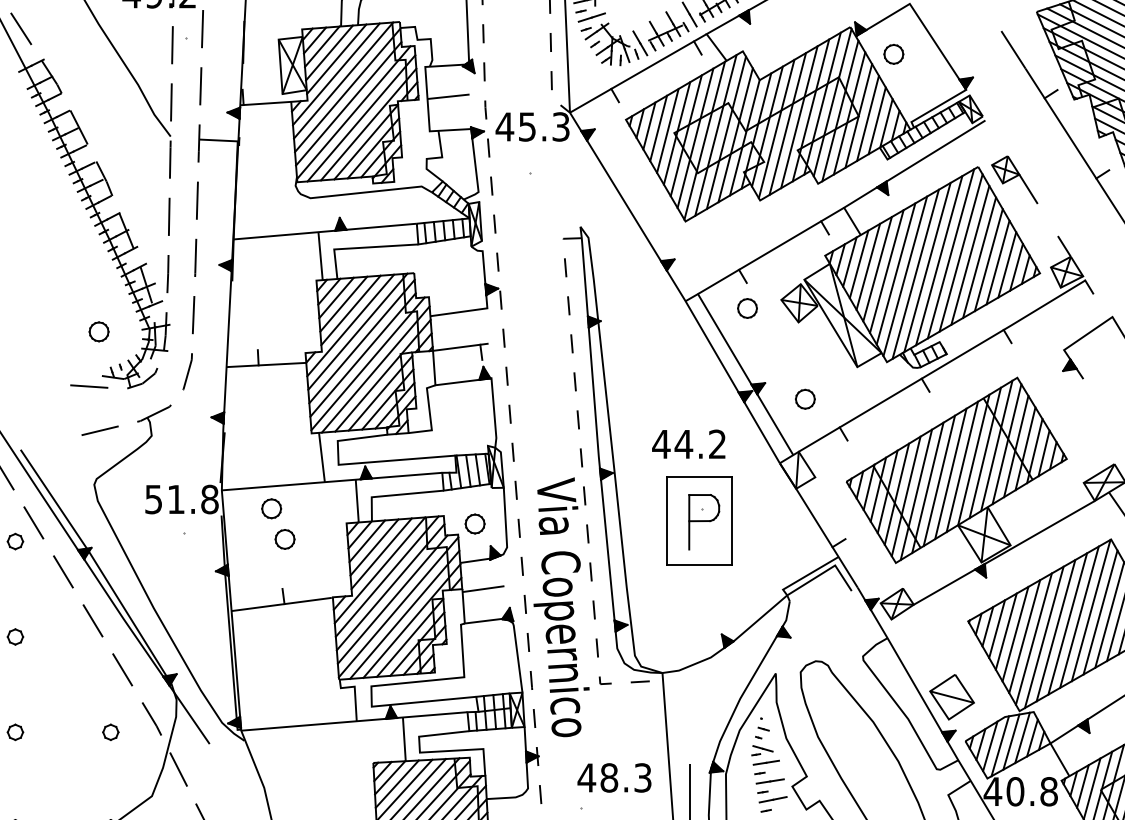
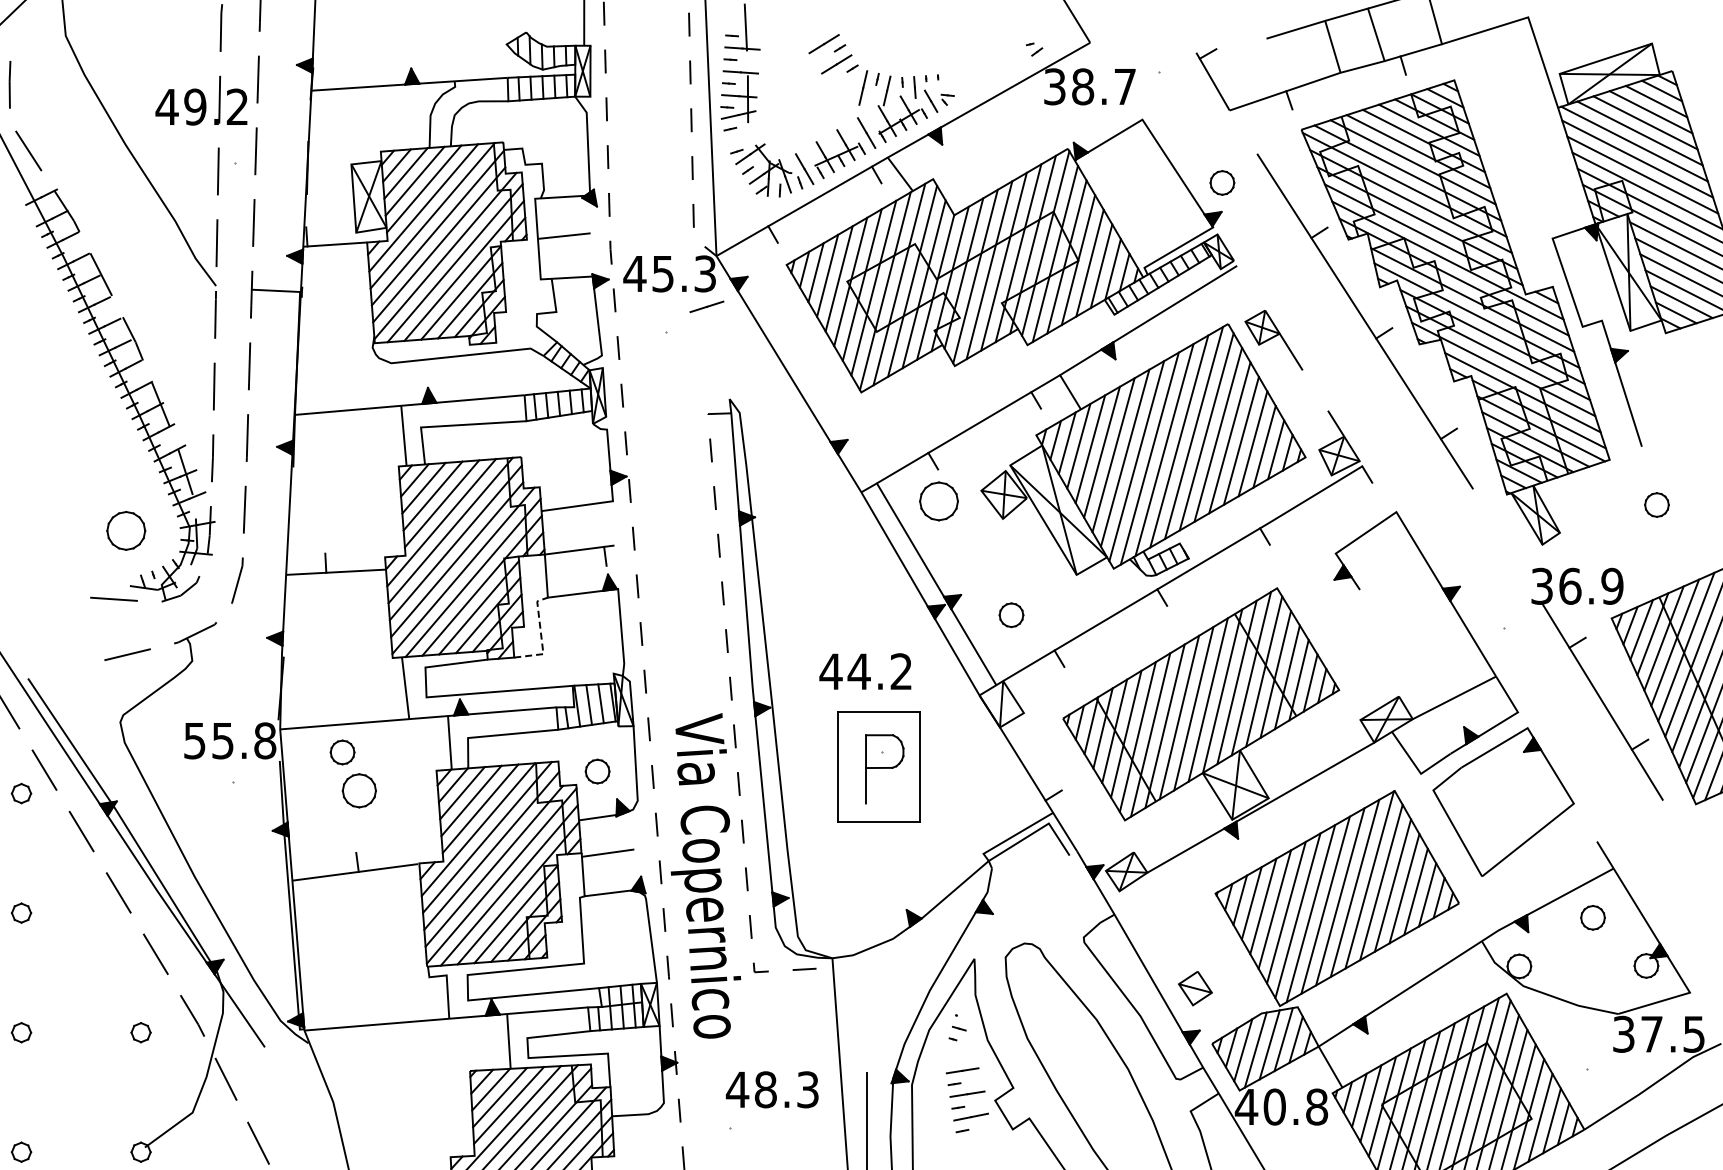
line: (591, 17) -> (706, 306), moved
part: (893, 54) -> (1222, 182), moved
part: (747, 308) -> (938, 501), size x1.6
part: (99, 331) -> (126, 530), size x1.6
line: (430, 416) -> (541, 636), solid -> dashed
text: (175, 500) -> (222, 741), 51.8 -> 55.8
part: (285, 539) -> (359, 790), size x1.4
part: (952, 697) -> (1195, 988), size x0.6
part: (762, 750) -> (957, 1055), removed

